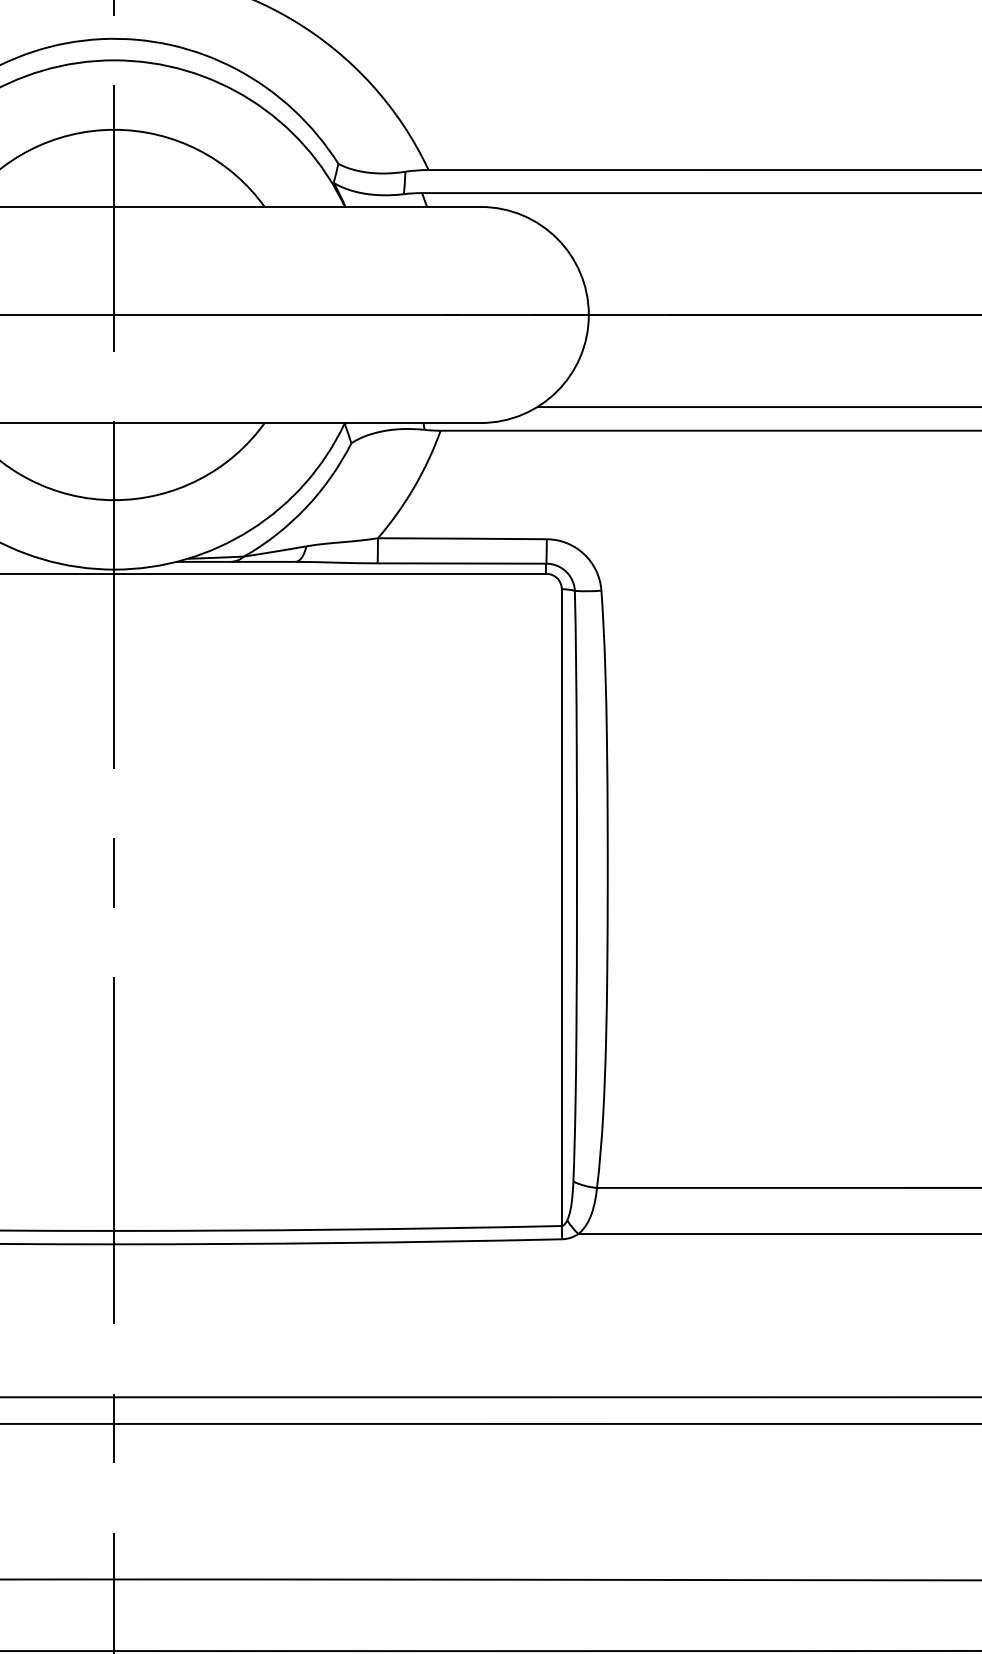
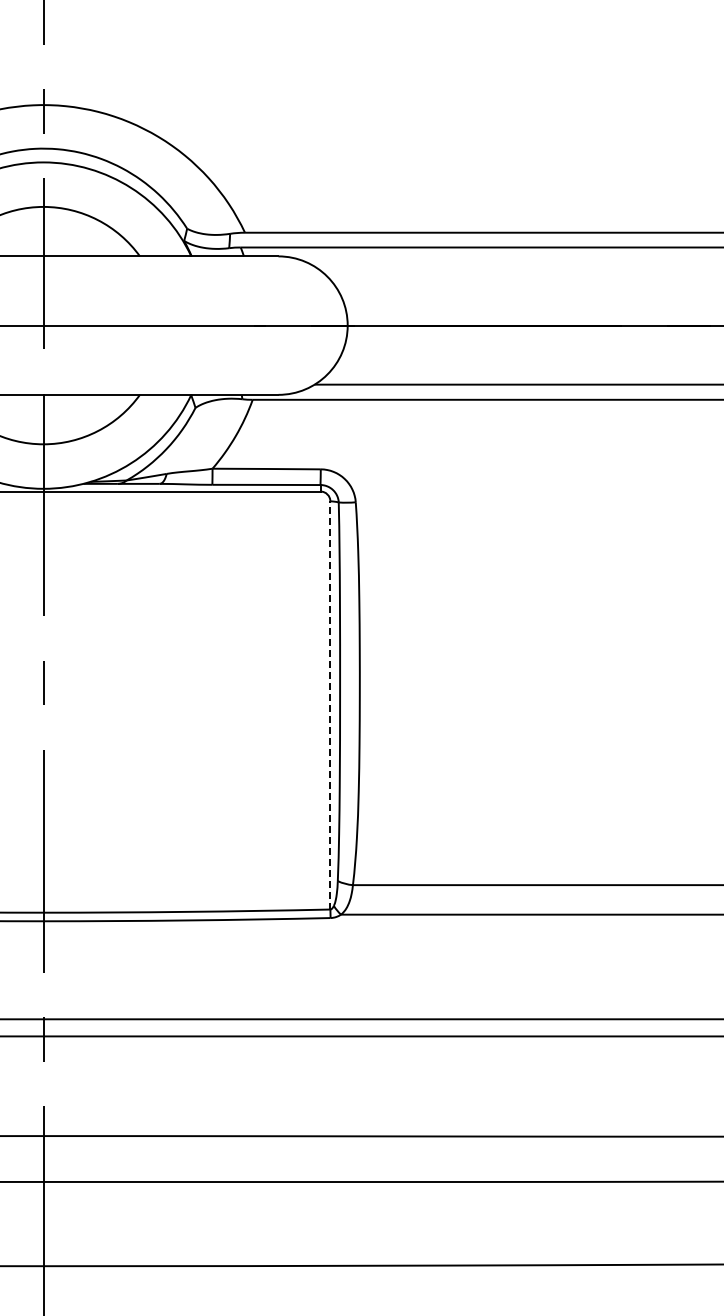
line: (561, 906) -> (330, 704), solid -> dashed

